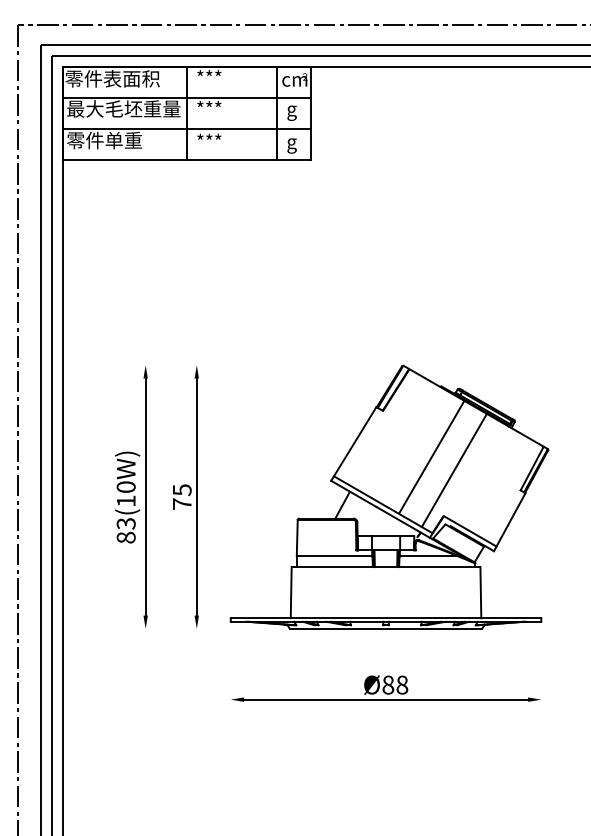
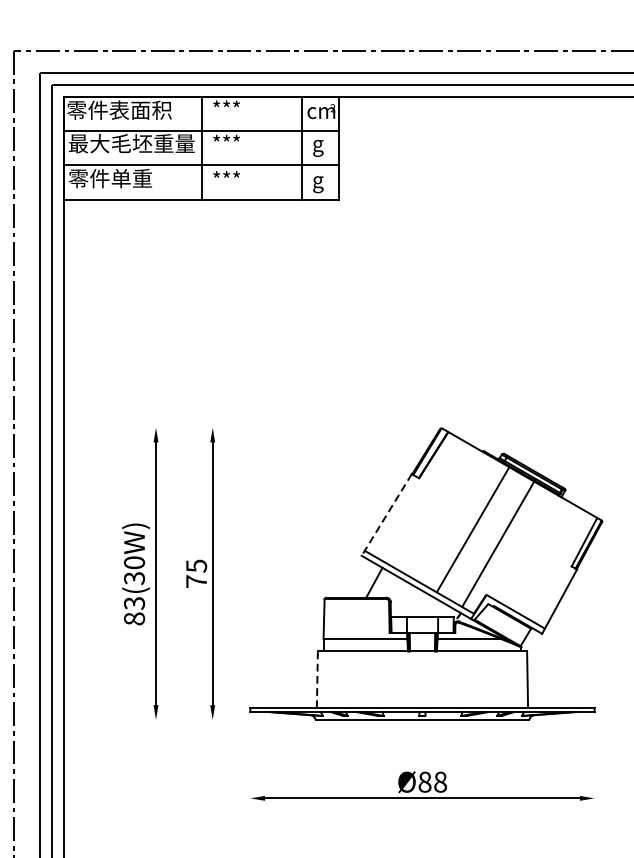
line: (353, 444) -> (386, 515), solid -> dashed
text: (125, 501) -> (133, 578), 83(10W) -> 83(30W)
line: (291, 592) -> (317, 679), solid -> dashed

